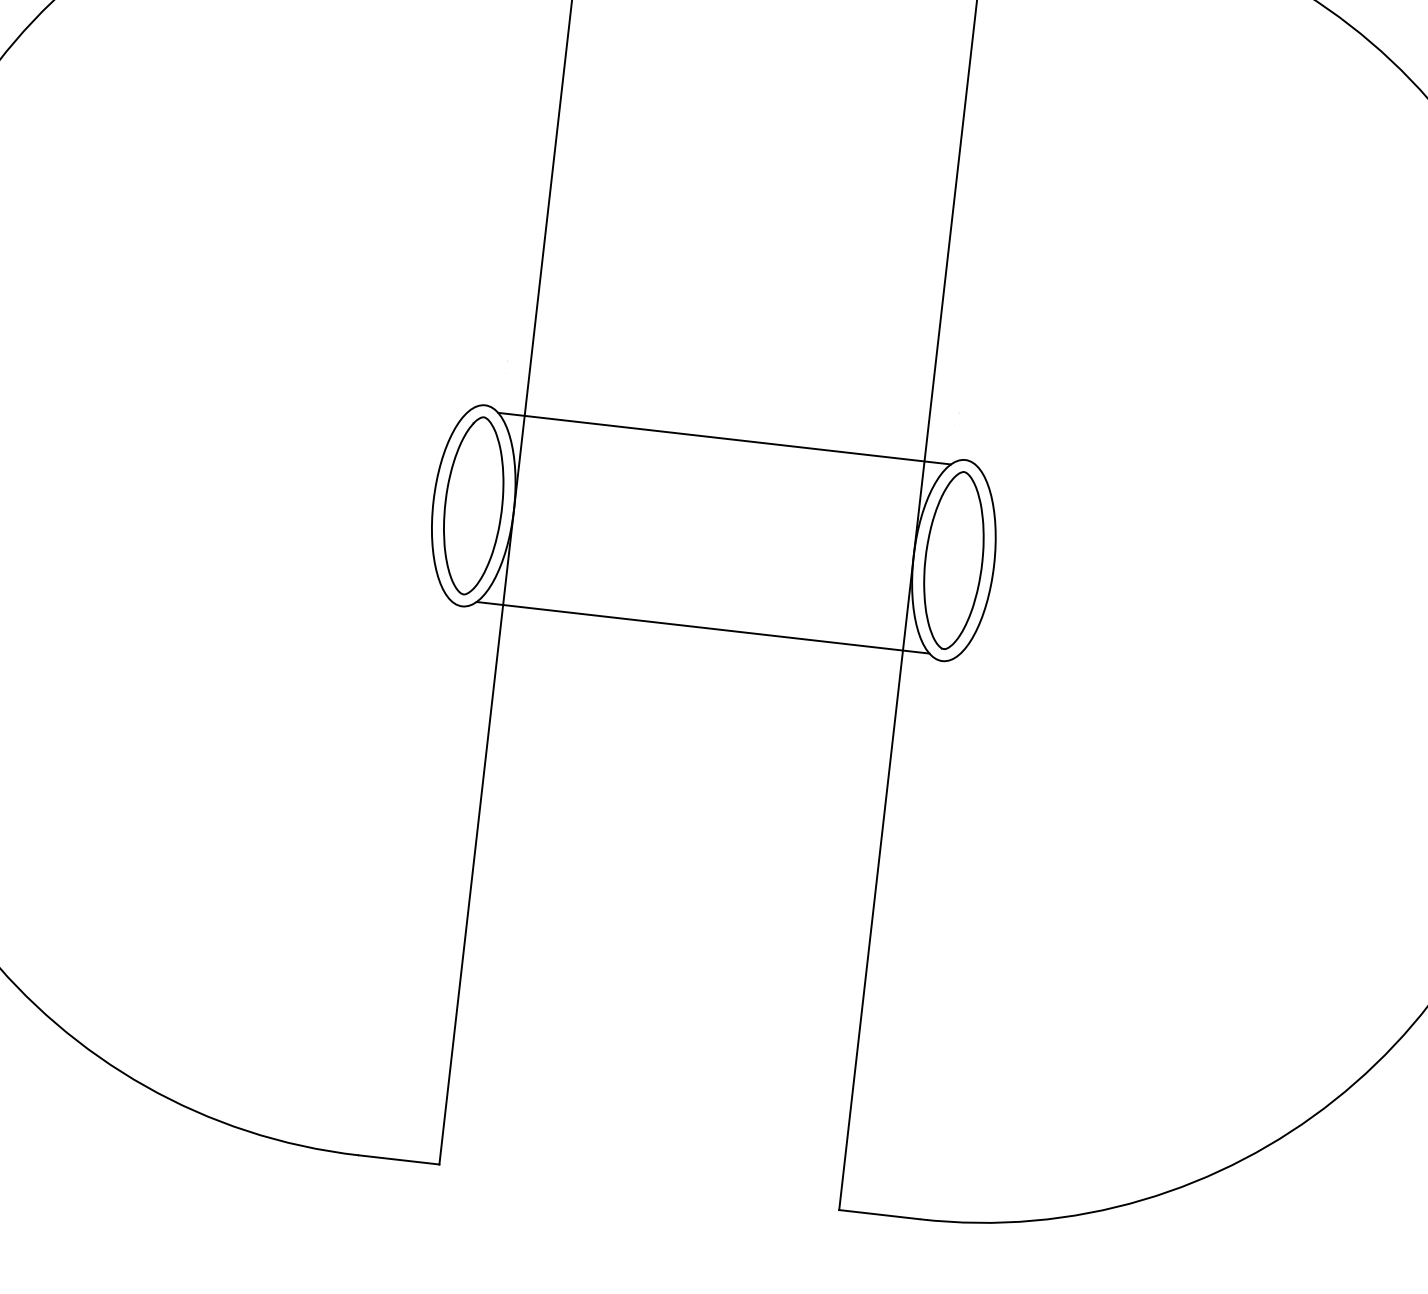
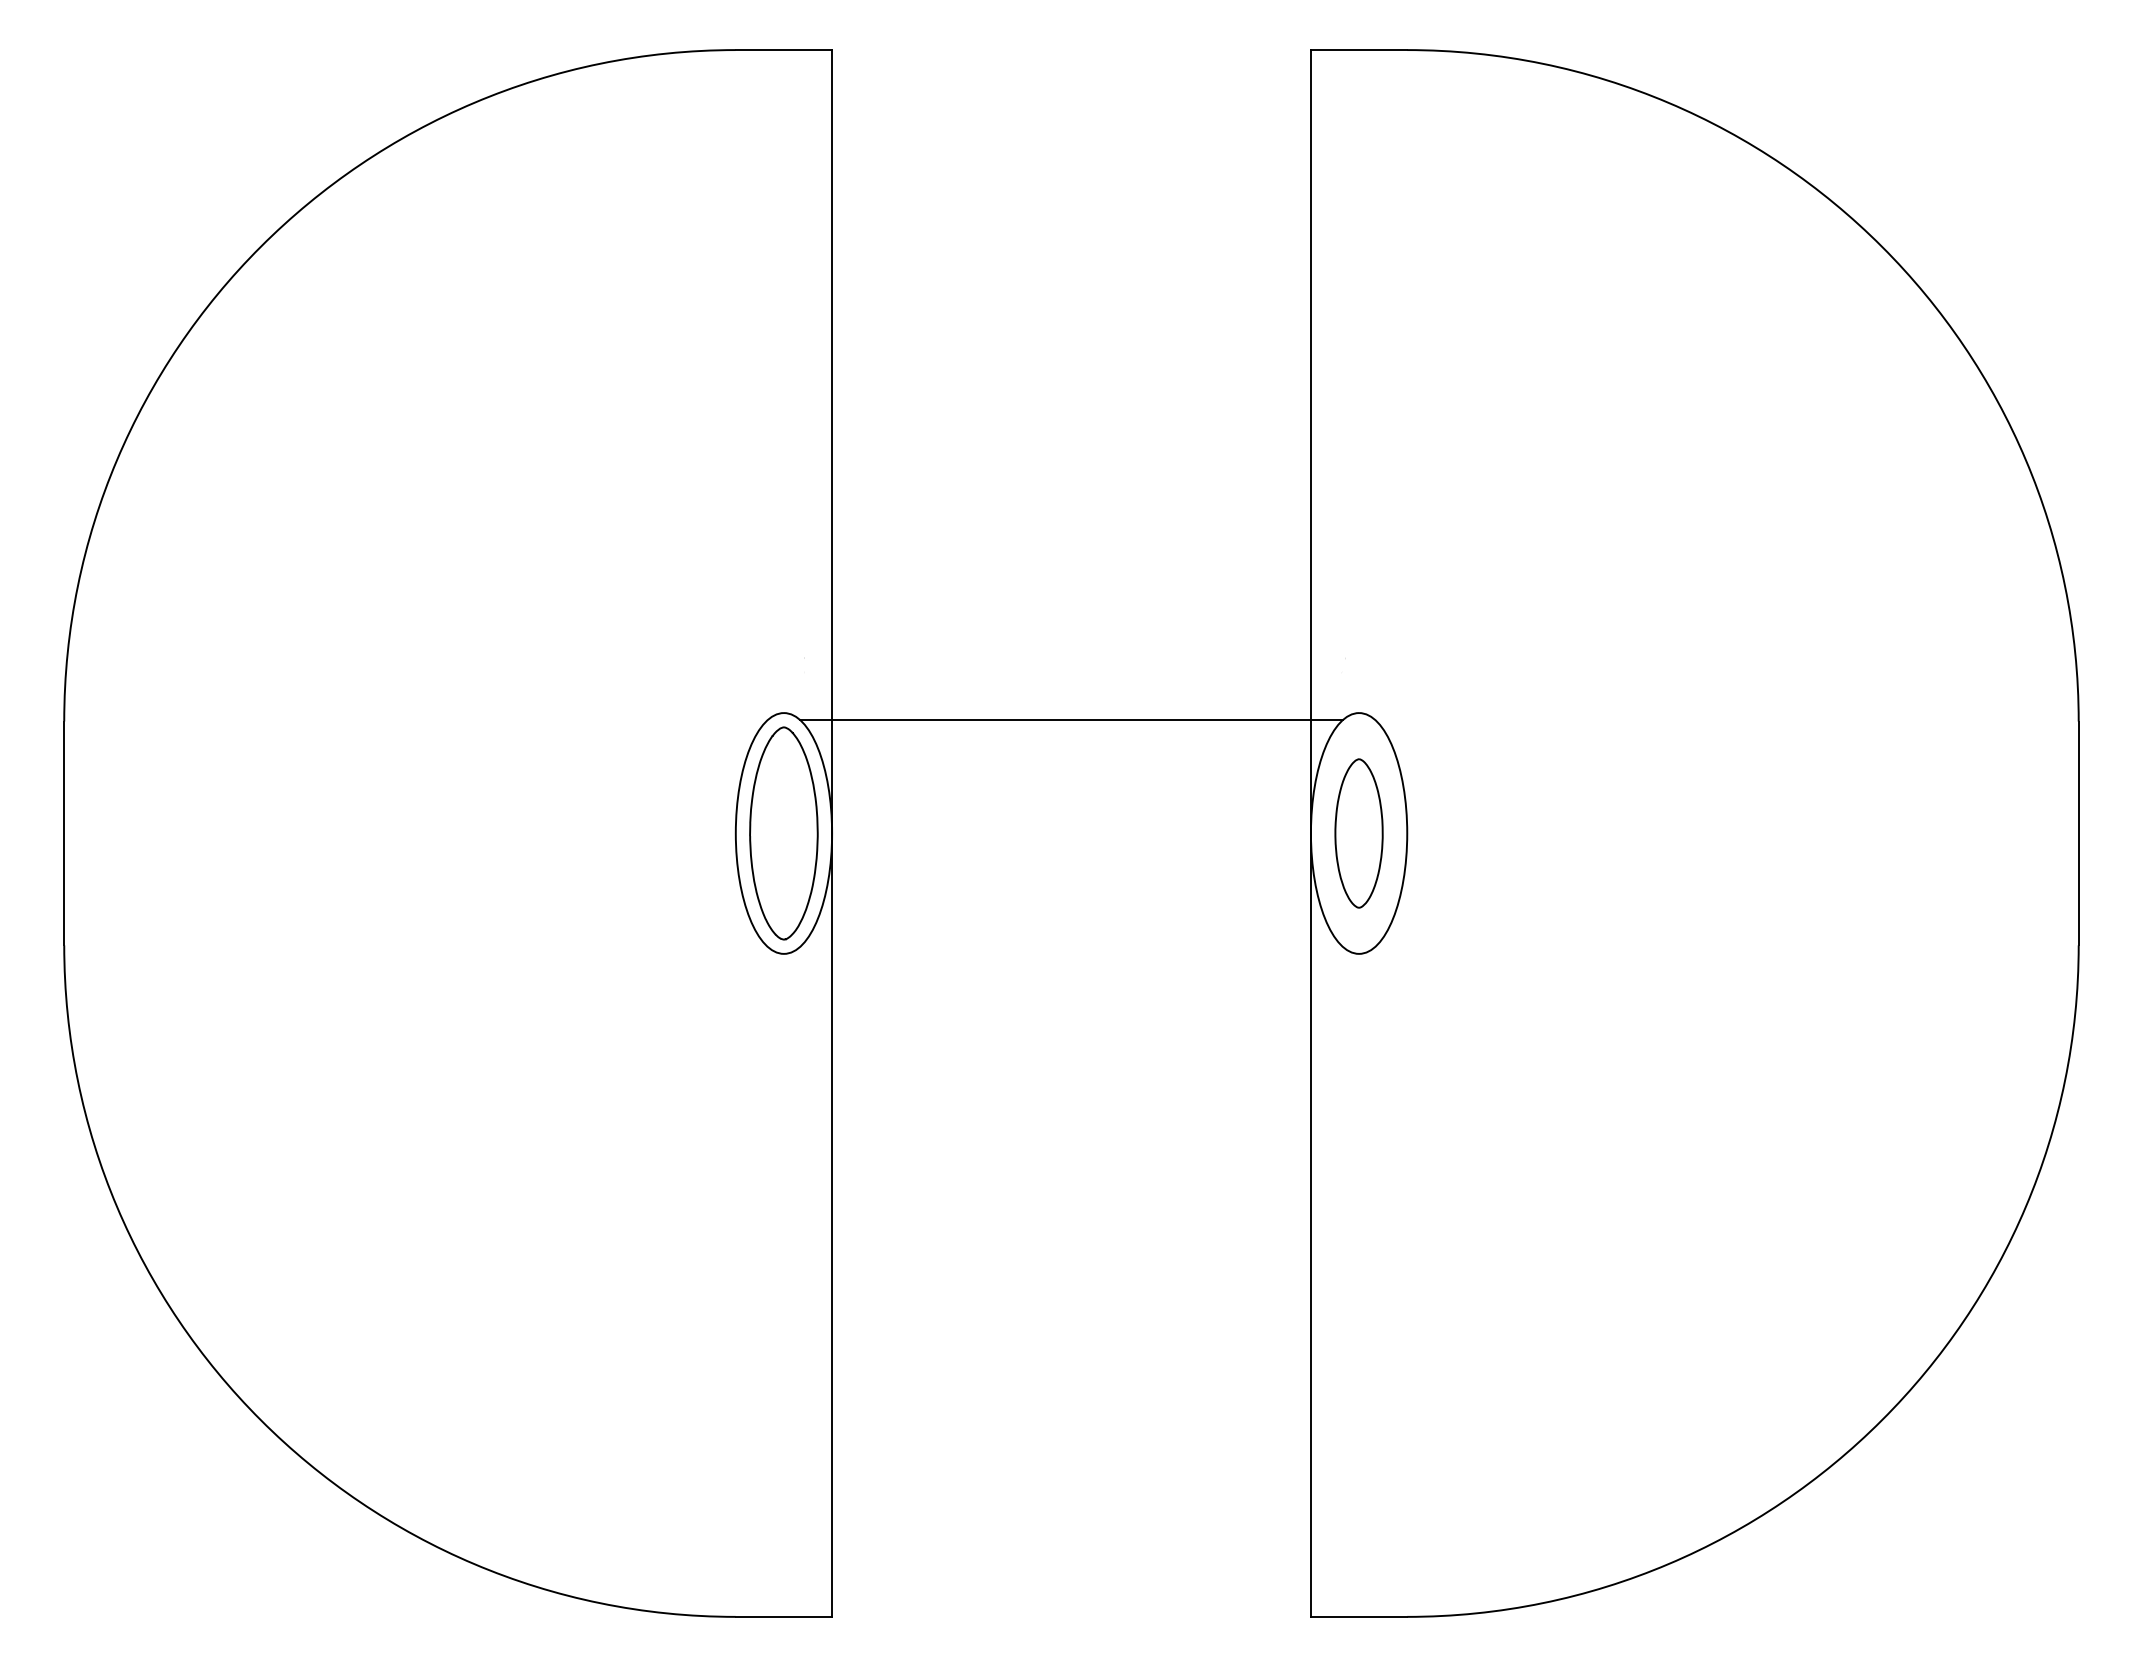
part: (953, 560) -> (1358, 833), size x0.7
line: (703, 627) -> (1071, 946), removed

